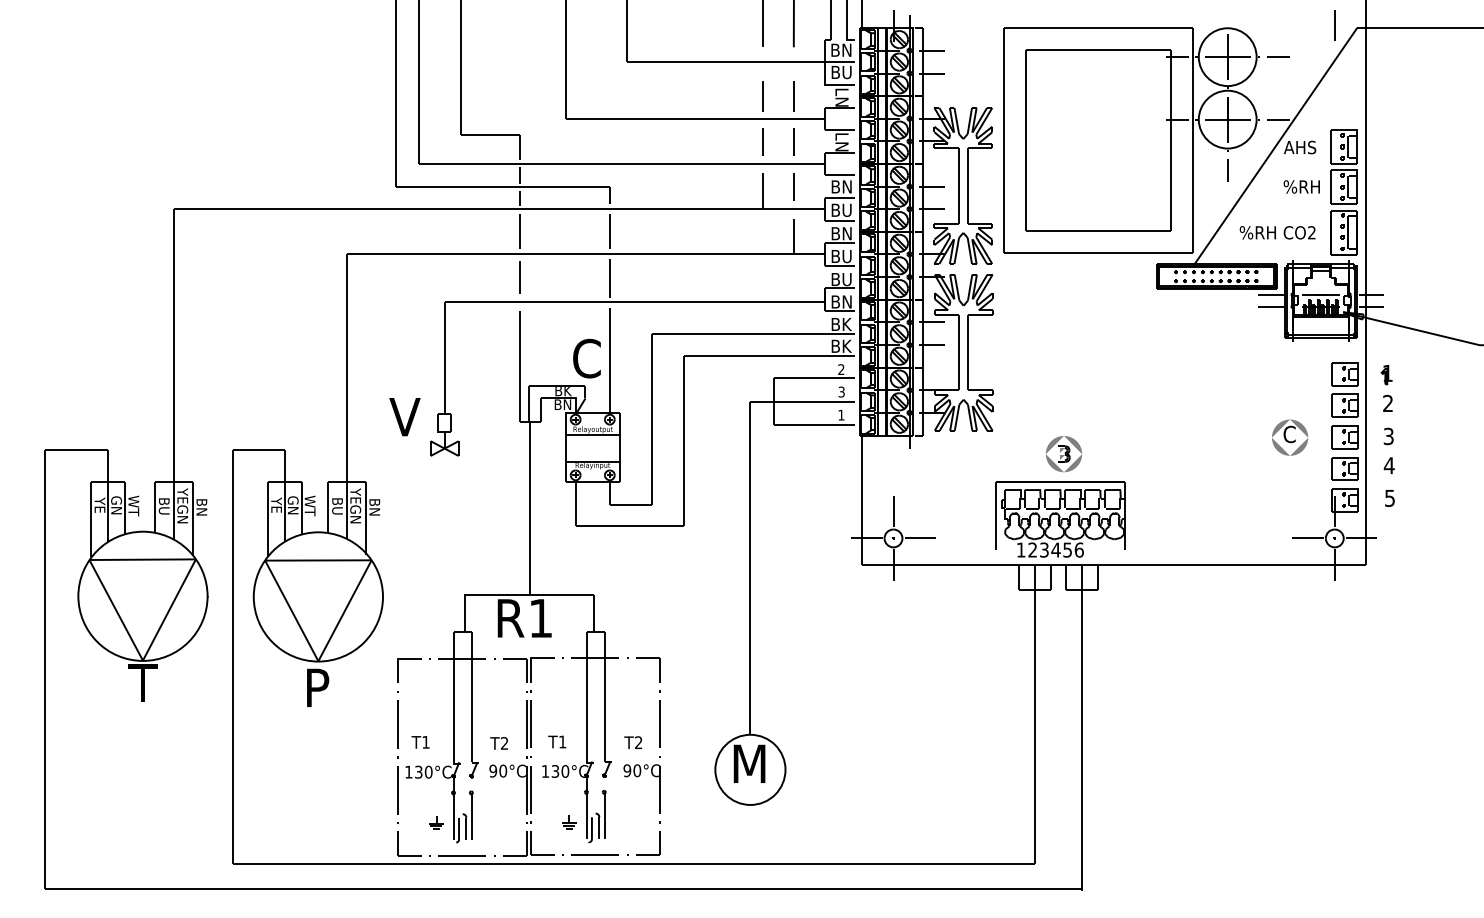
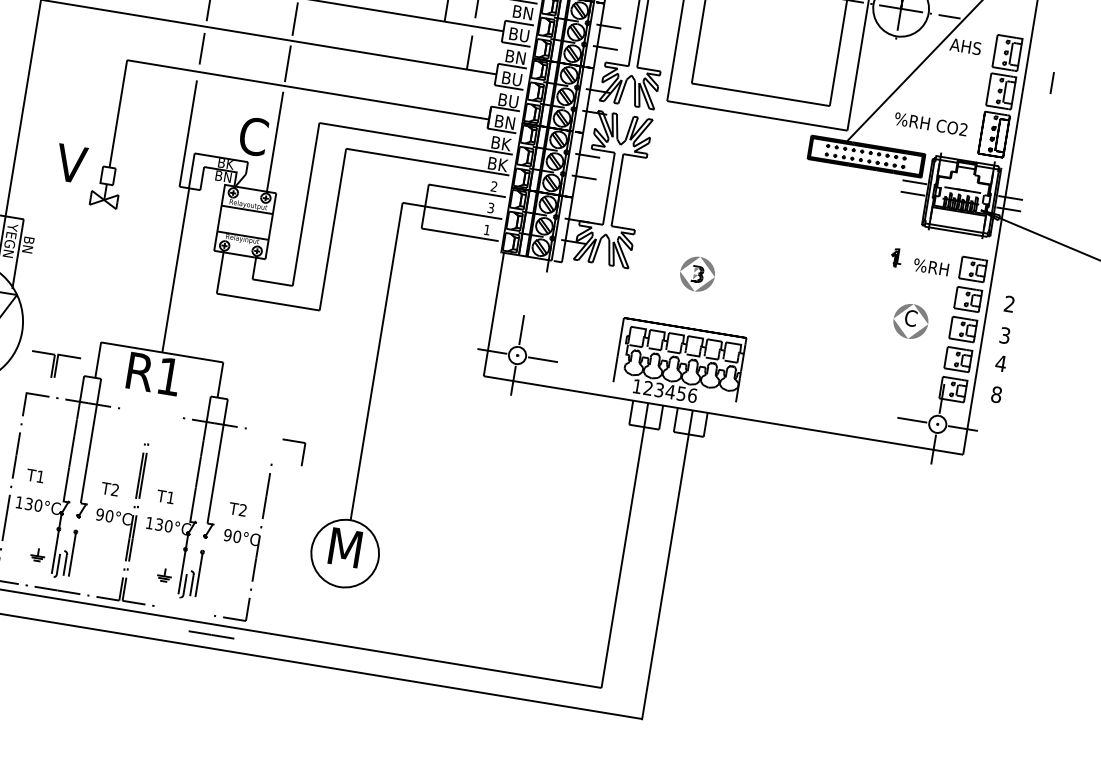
line: (1227, 170) -> (1052, 83), moved
text: (1301, 186) -> (931, 266), moved
part: (1386, 375) -> (896, 258), moved
part: (1063, 453) -> (697, 273), moved
text: (1390, 497) -> (997, 394), 5 -> 8
part: (648, 658) -> (294, 441), moved
part: (528, 669) -> (54, 364), moved
line: (594, 854) -> (210, 633), moved

